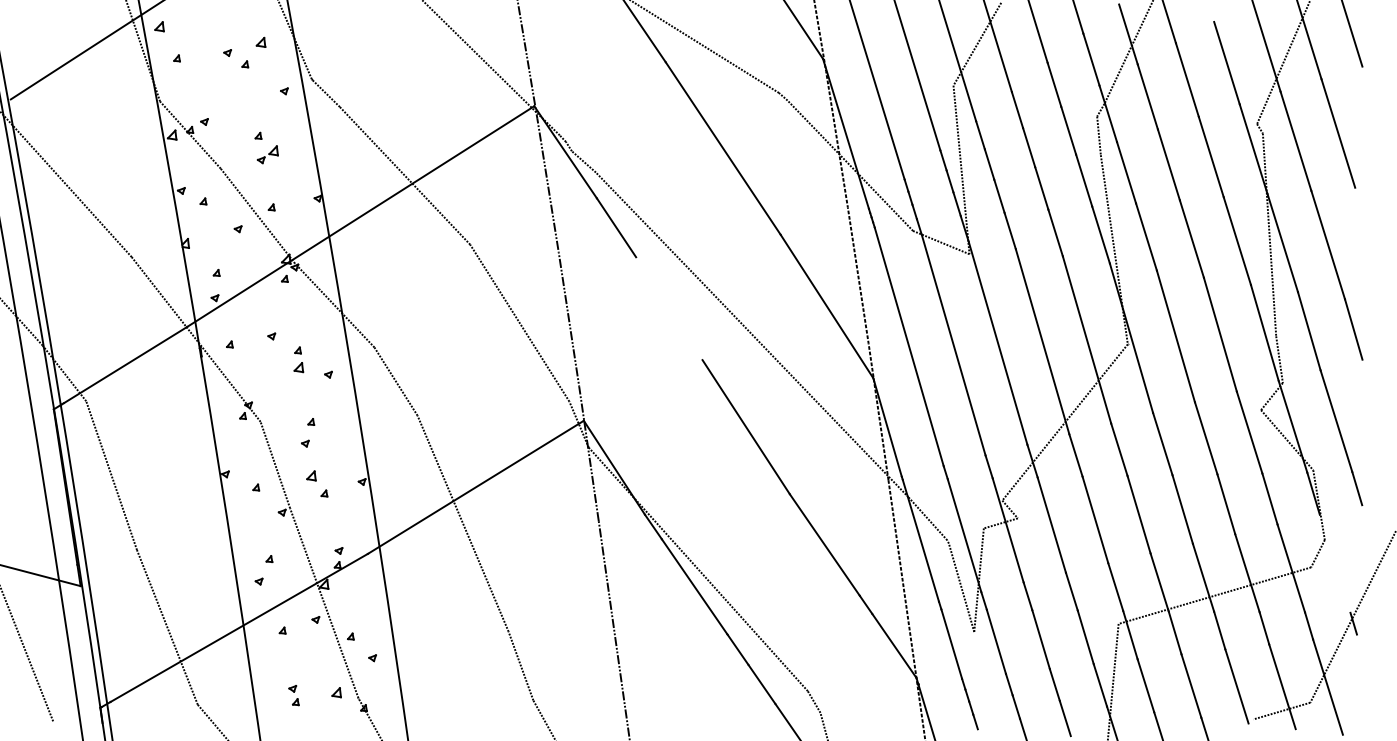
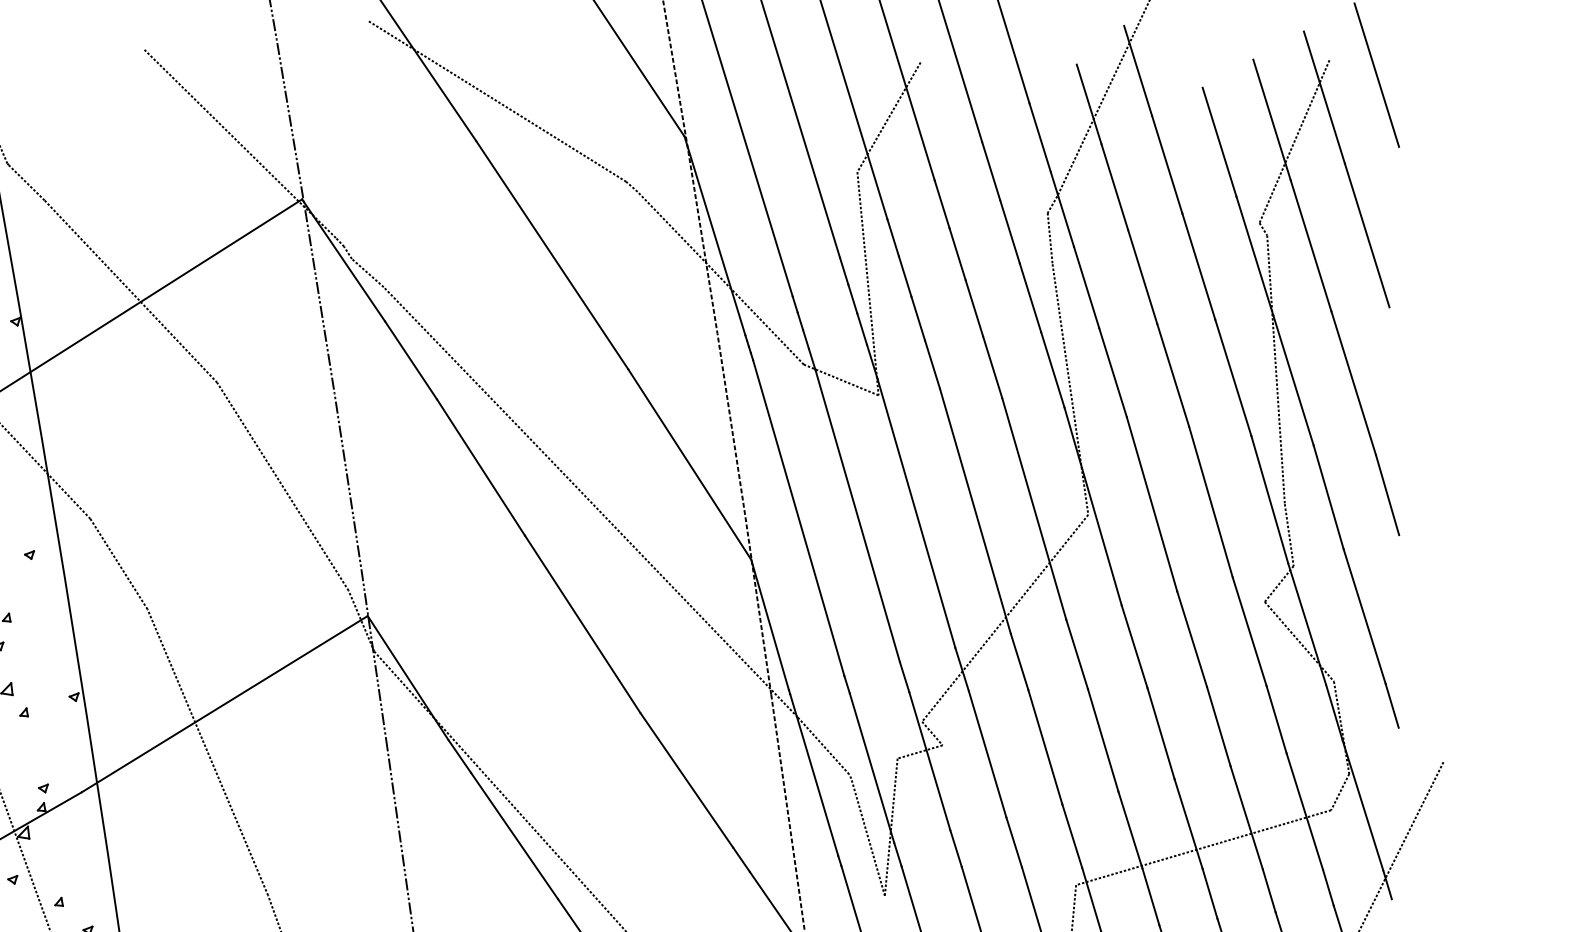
line: (669, 308) -> (481, 467), added
line: (1334, 563) -> (1362, 805), added

